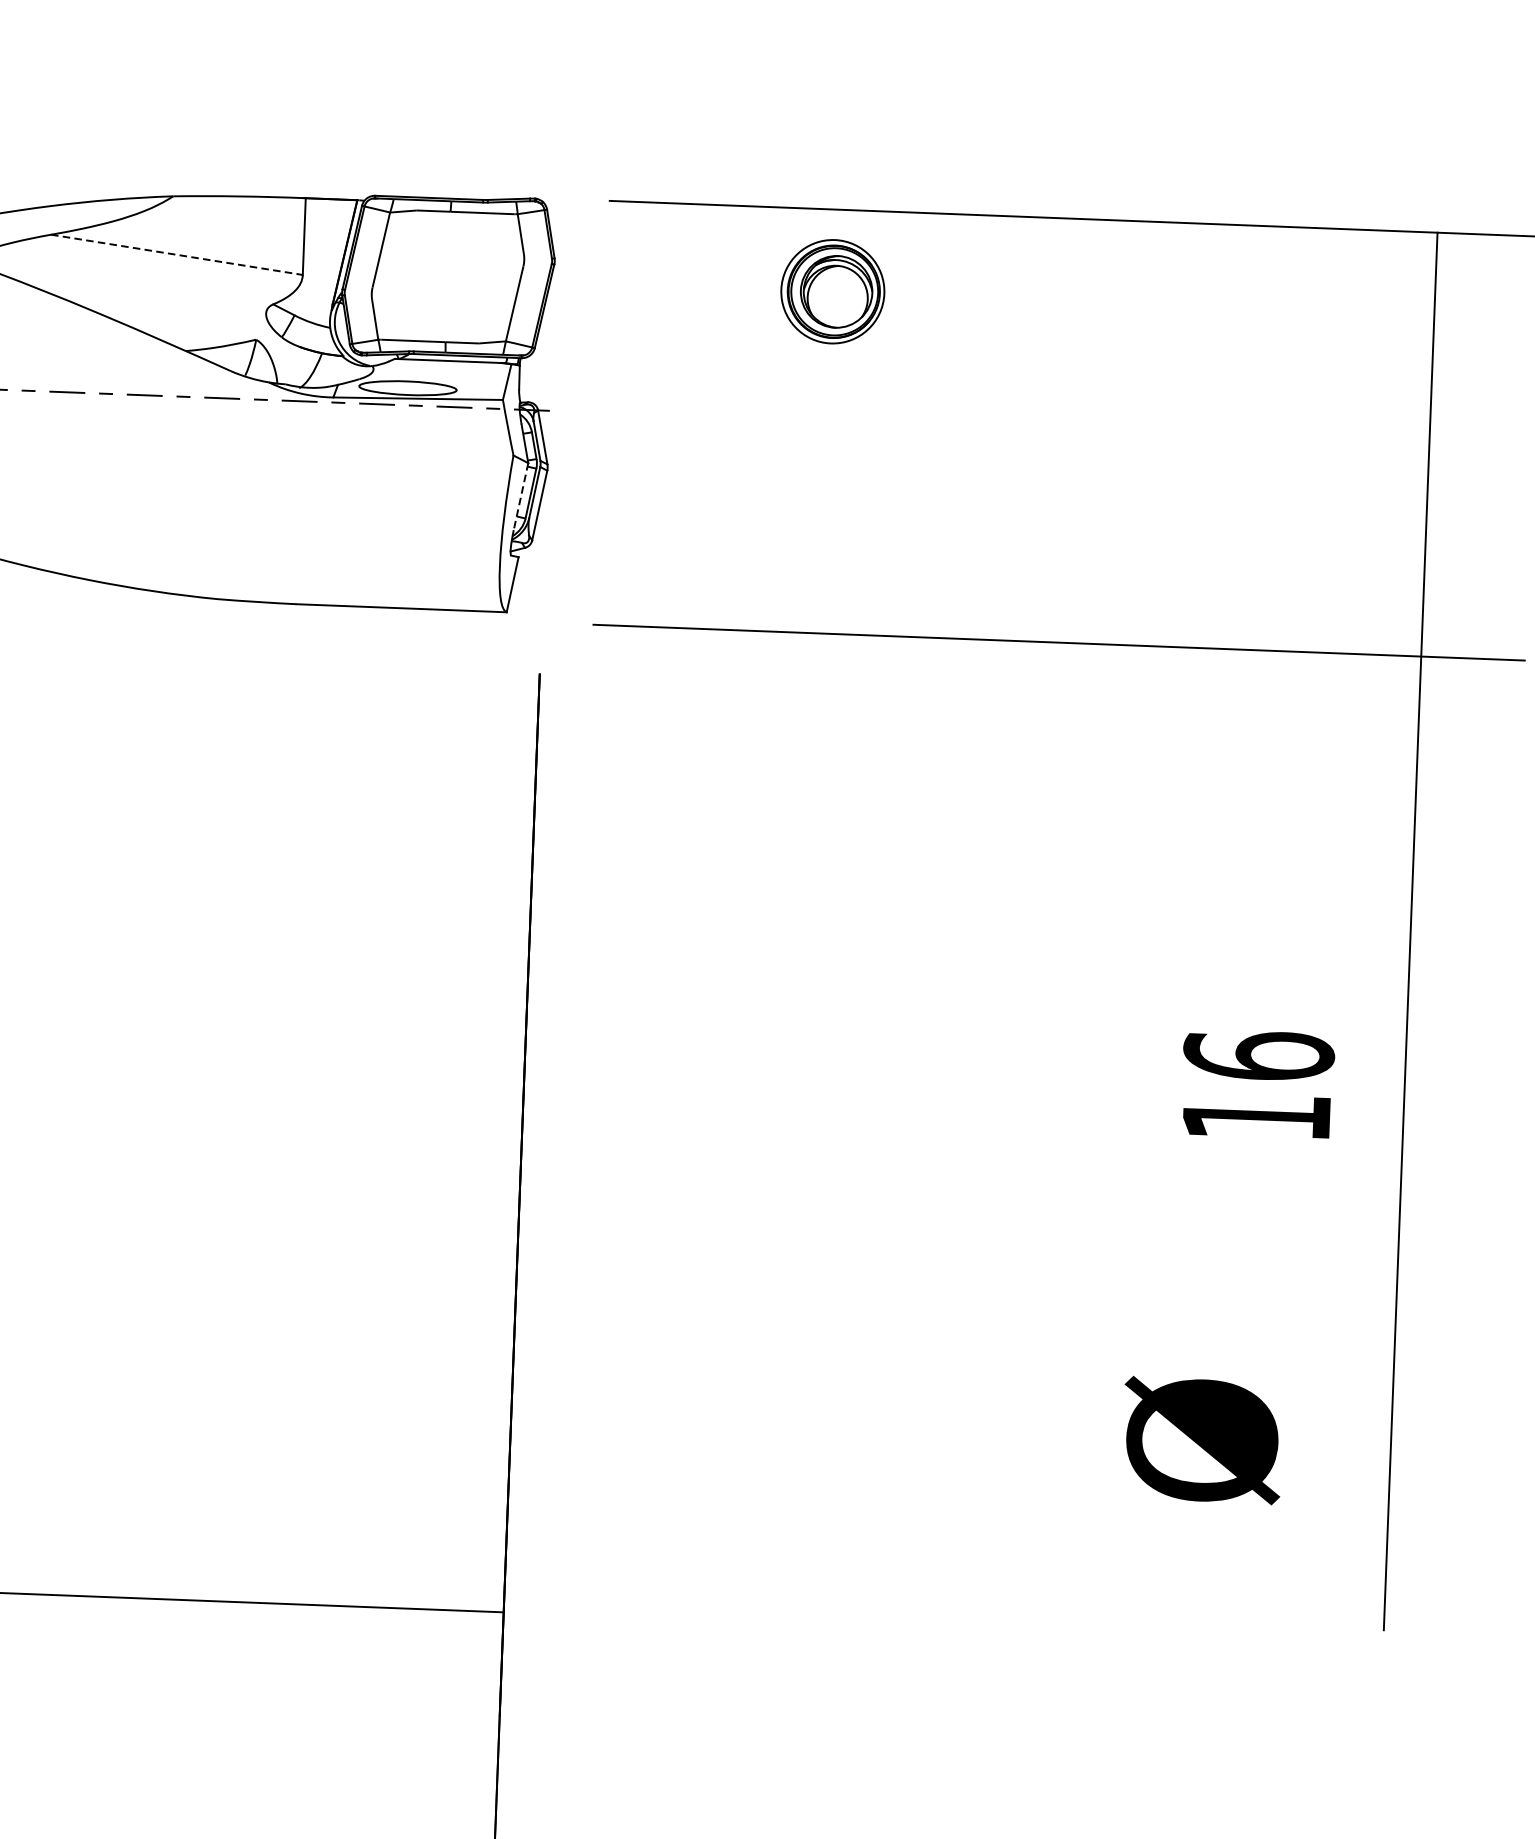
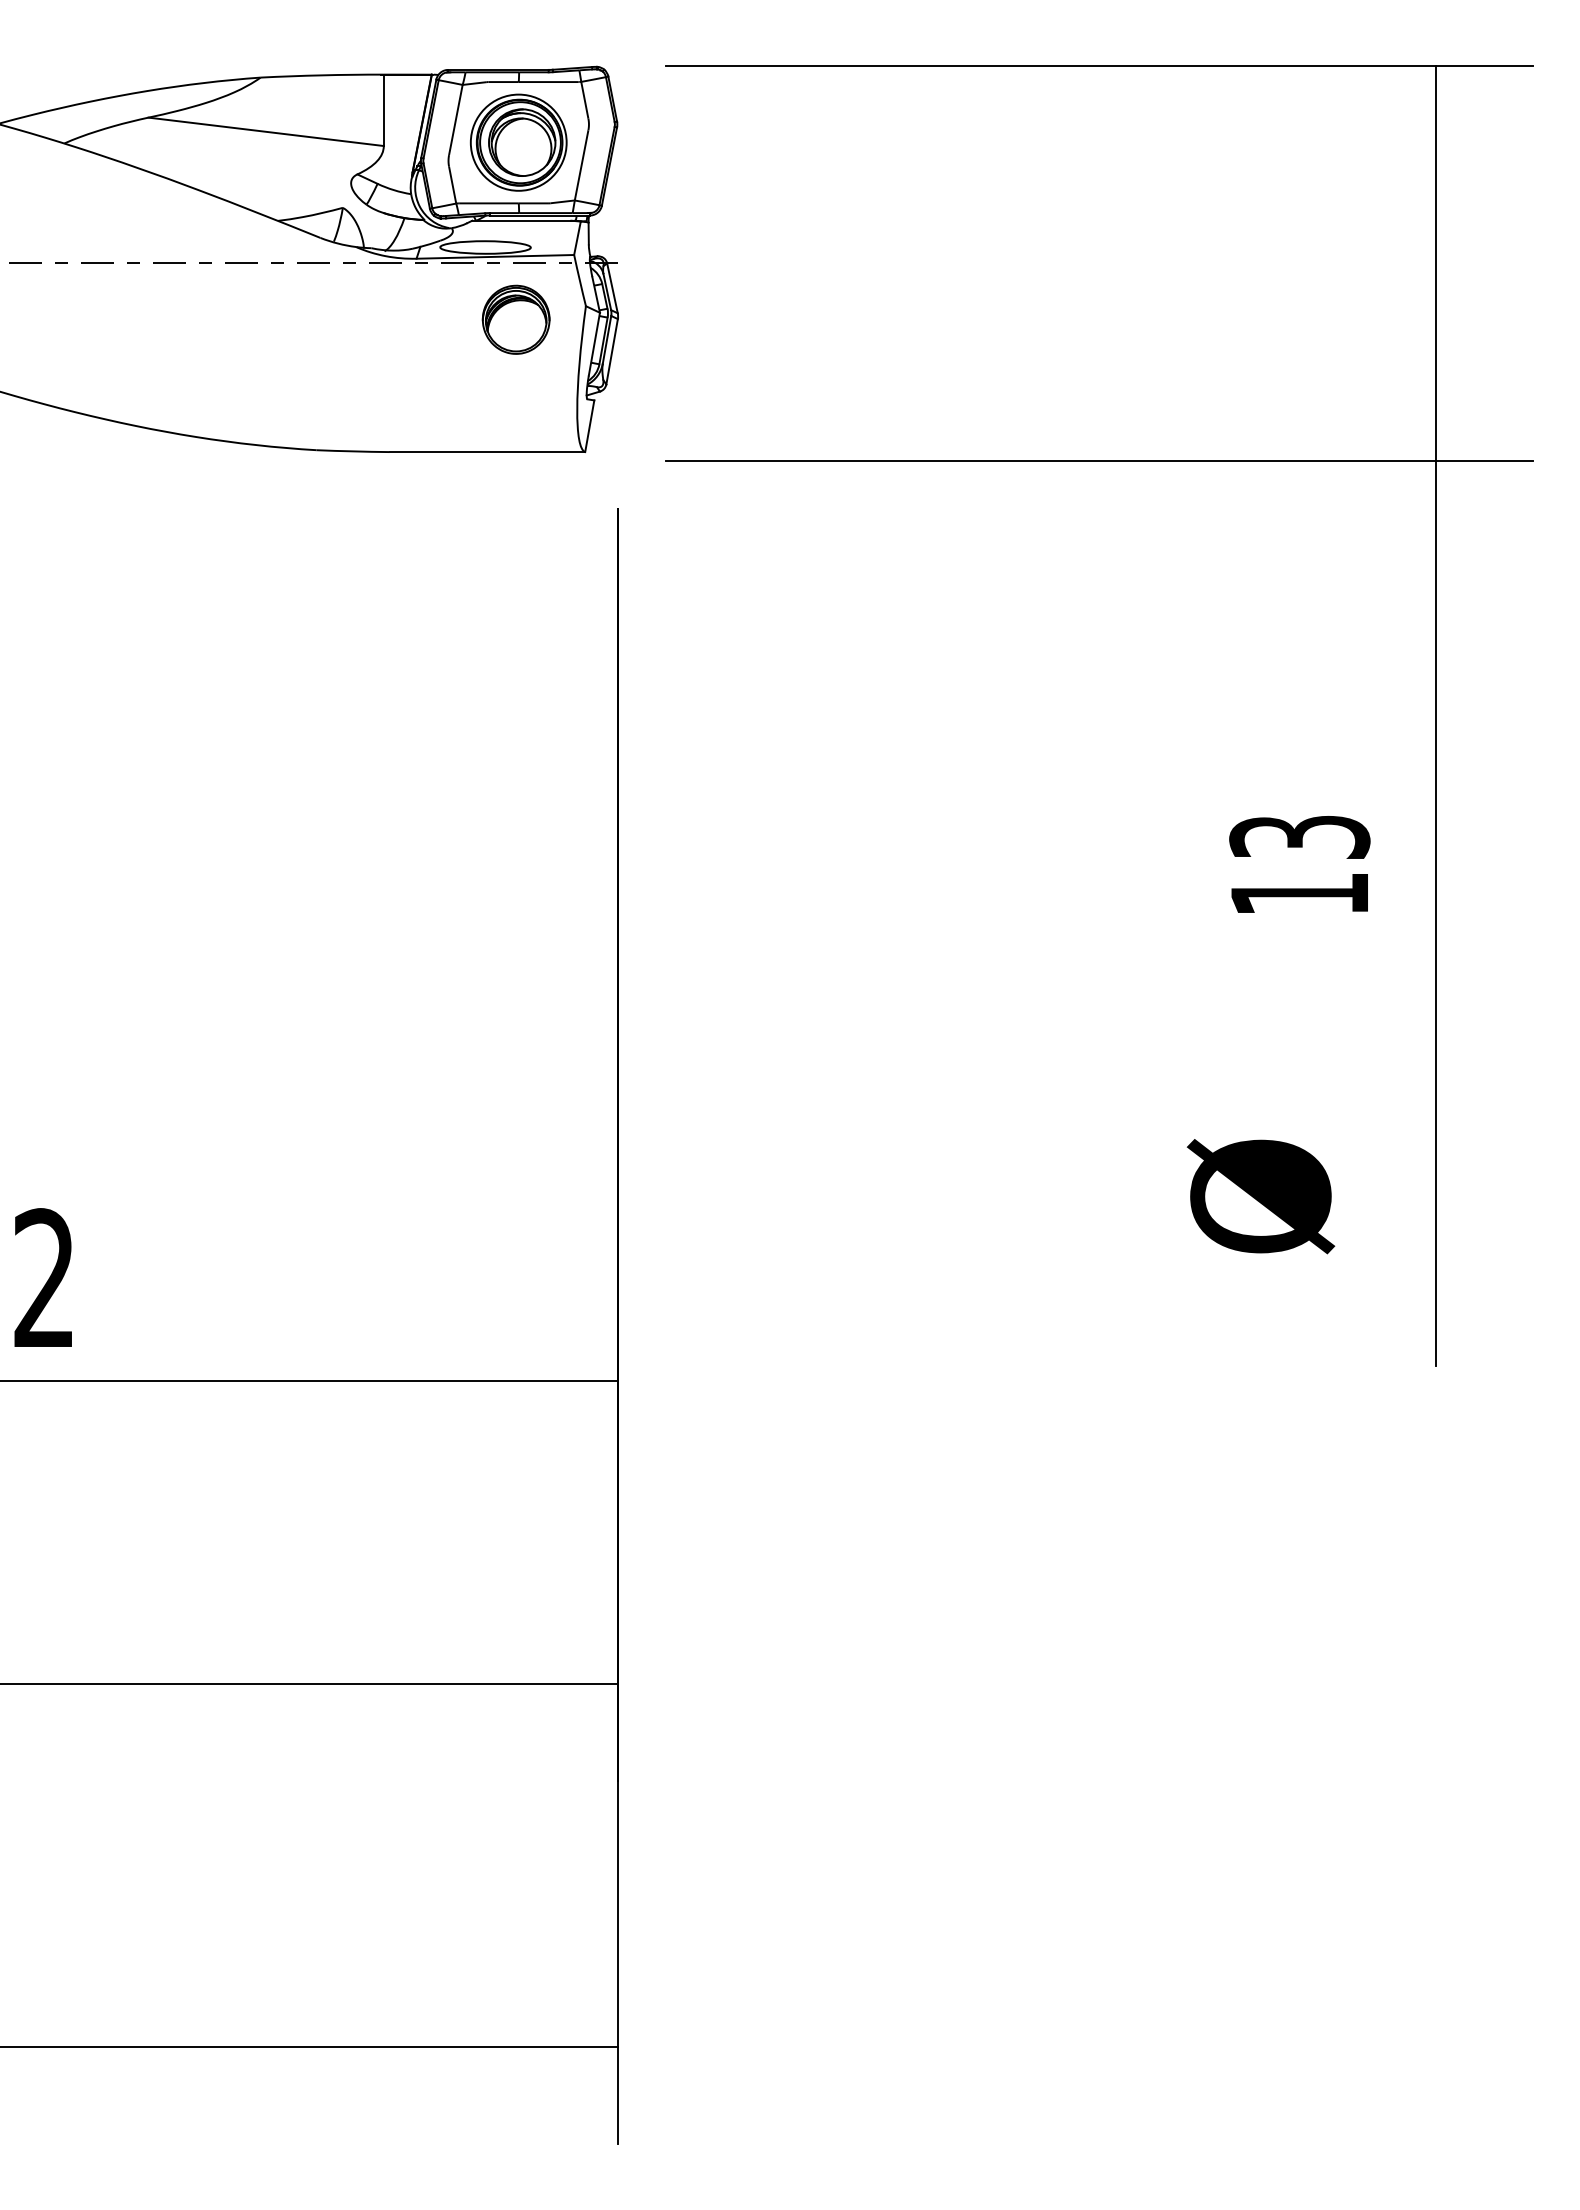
line: (177, 254) -> (266, 131), dashed -> solid
part: (832, 291) -> (518, 142), moved
part: (437, 466) -> (515, 319), added
line: (521, 497) -> (594, 344), dashed -> solid
text: (1258, 1055) -> (1299, 836), 16 -> 13

